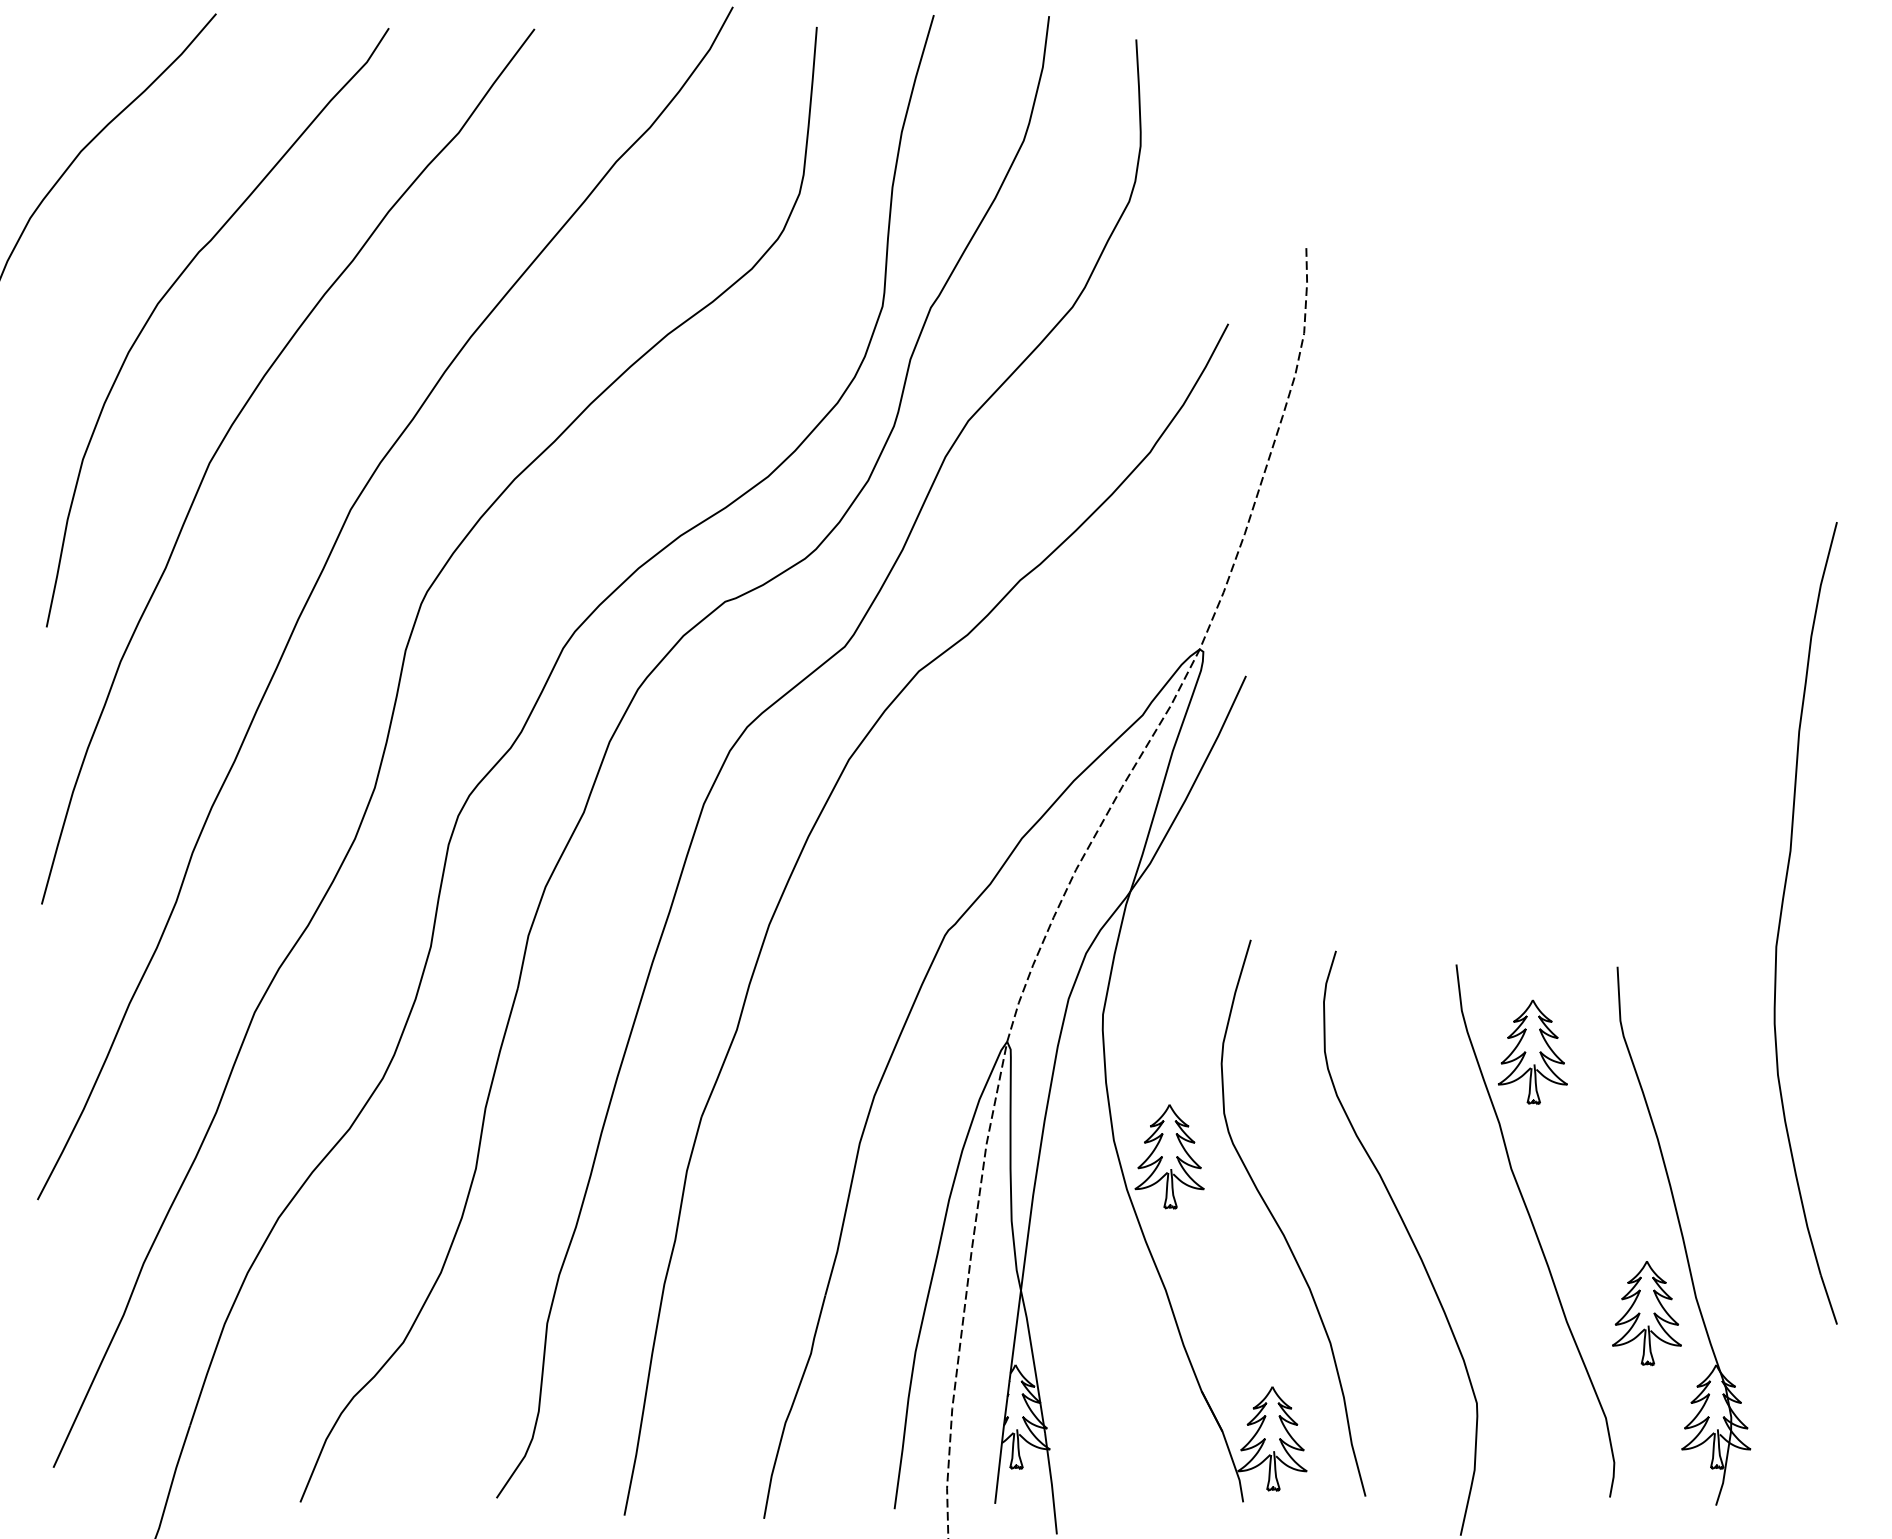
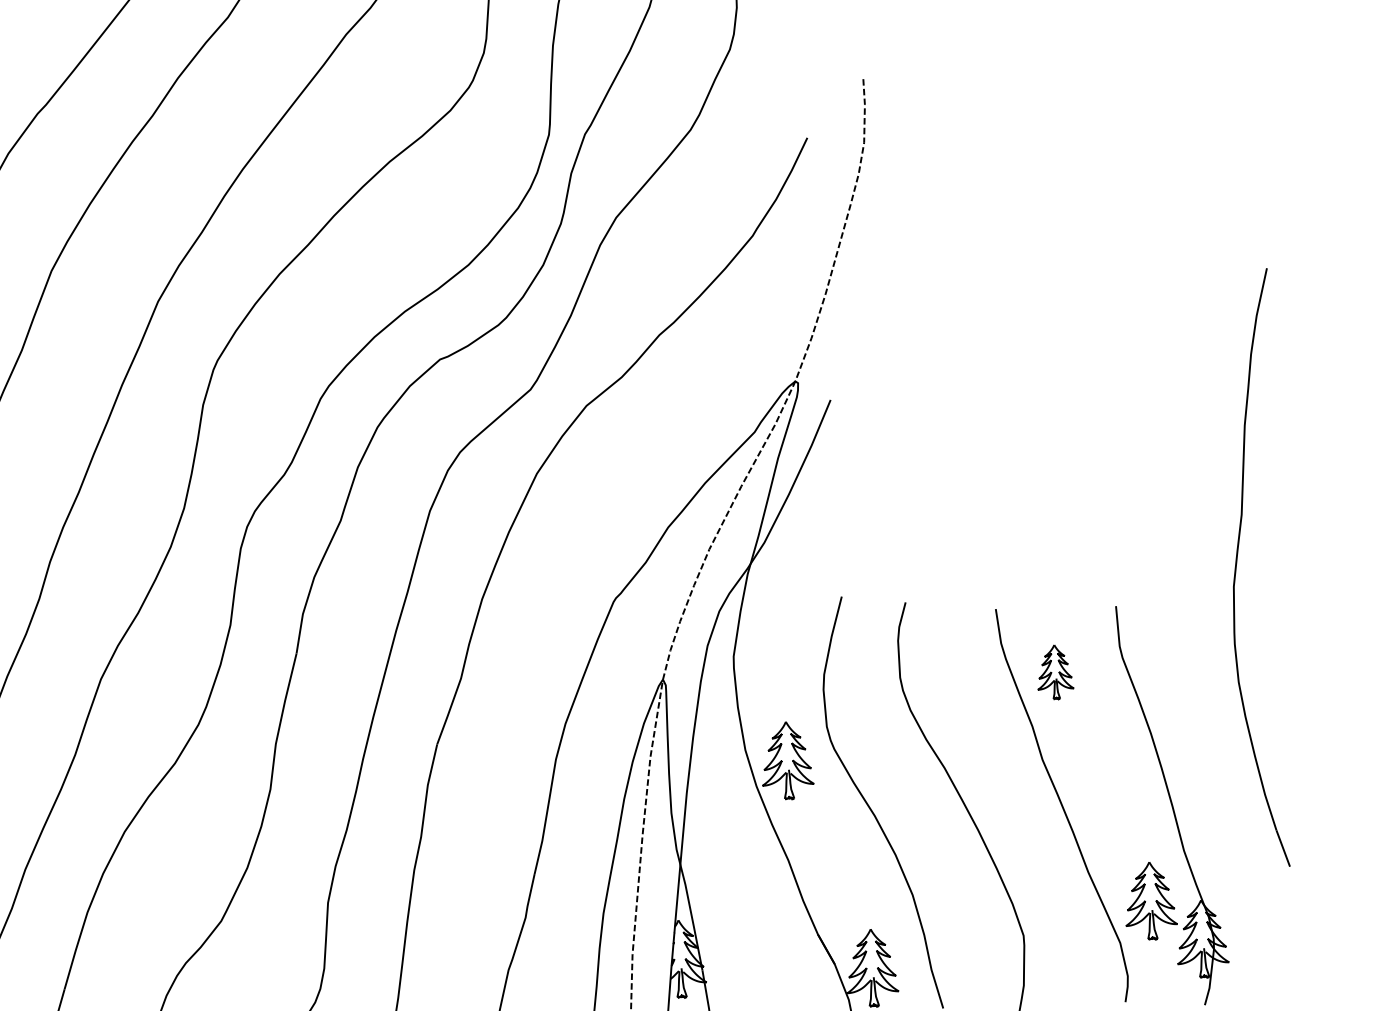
part: (1532, 1051) -> (1055, 671), size x0.7
part: (1646, 1313) -> (1150, 901), moved

